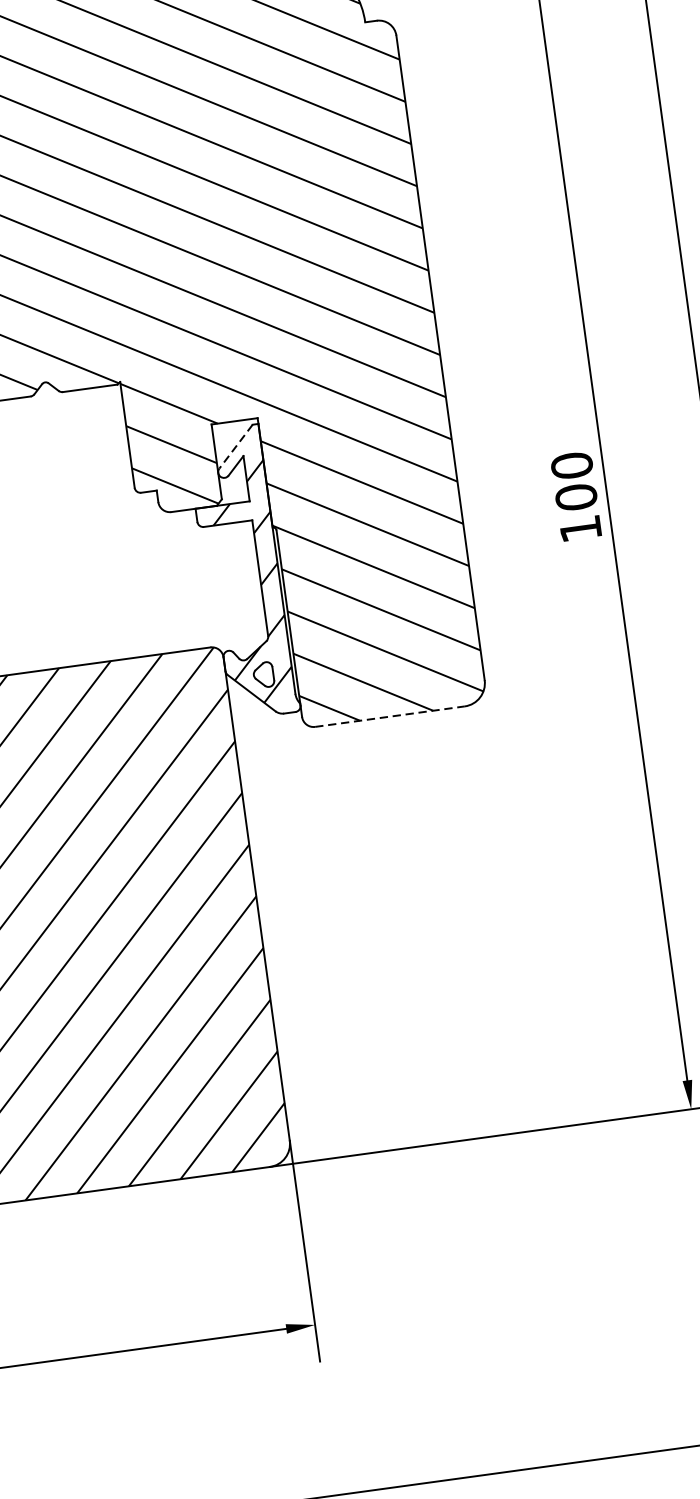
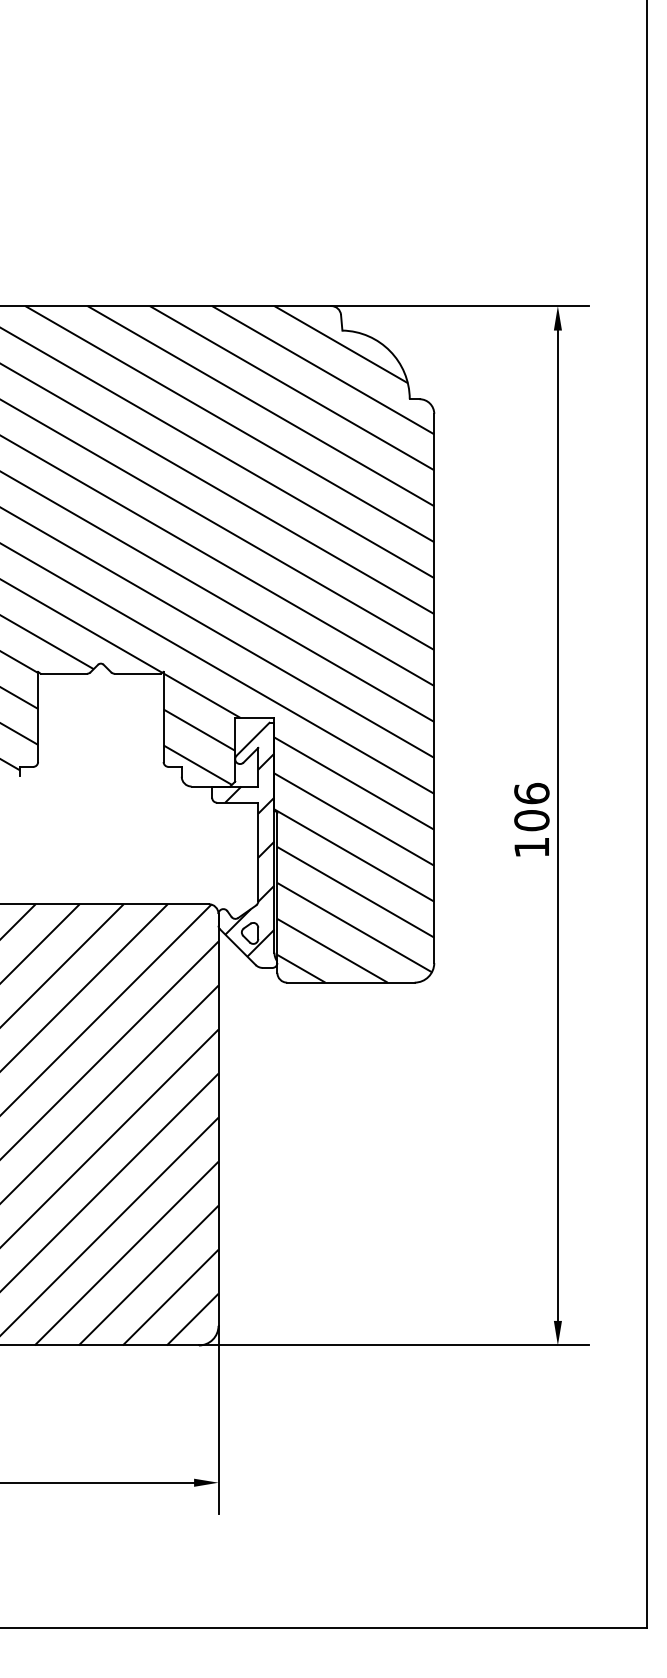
line: (235, 447) -> (252, 739), dashed -> solid
text: (571, 465) -> (531, 793), 100 -> 106
line: (389, 716) -> (350, 982), dashed -> solid

